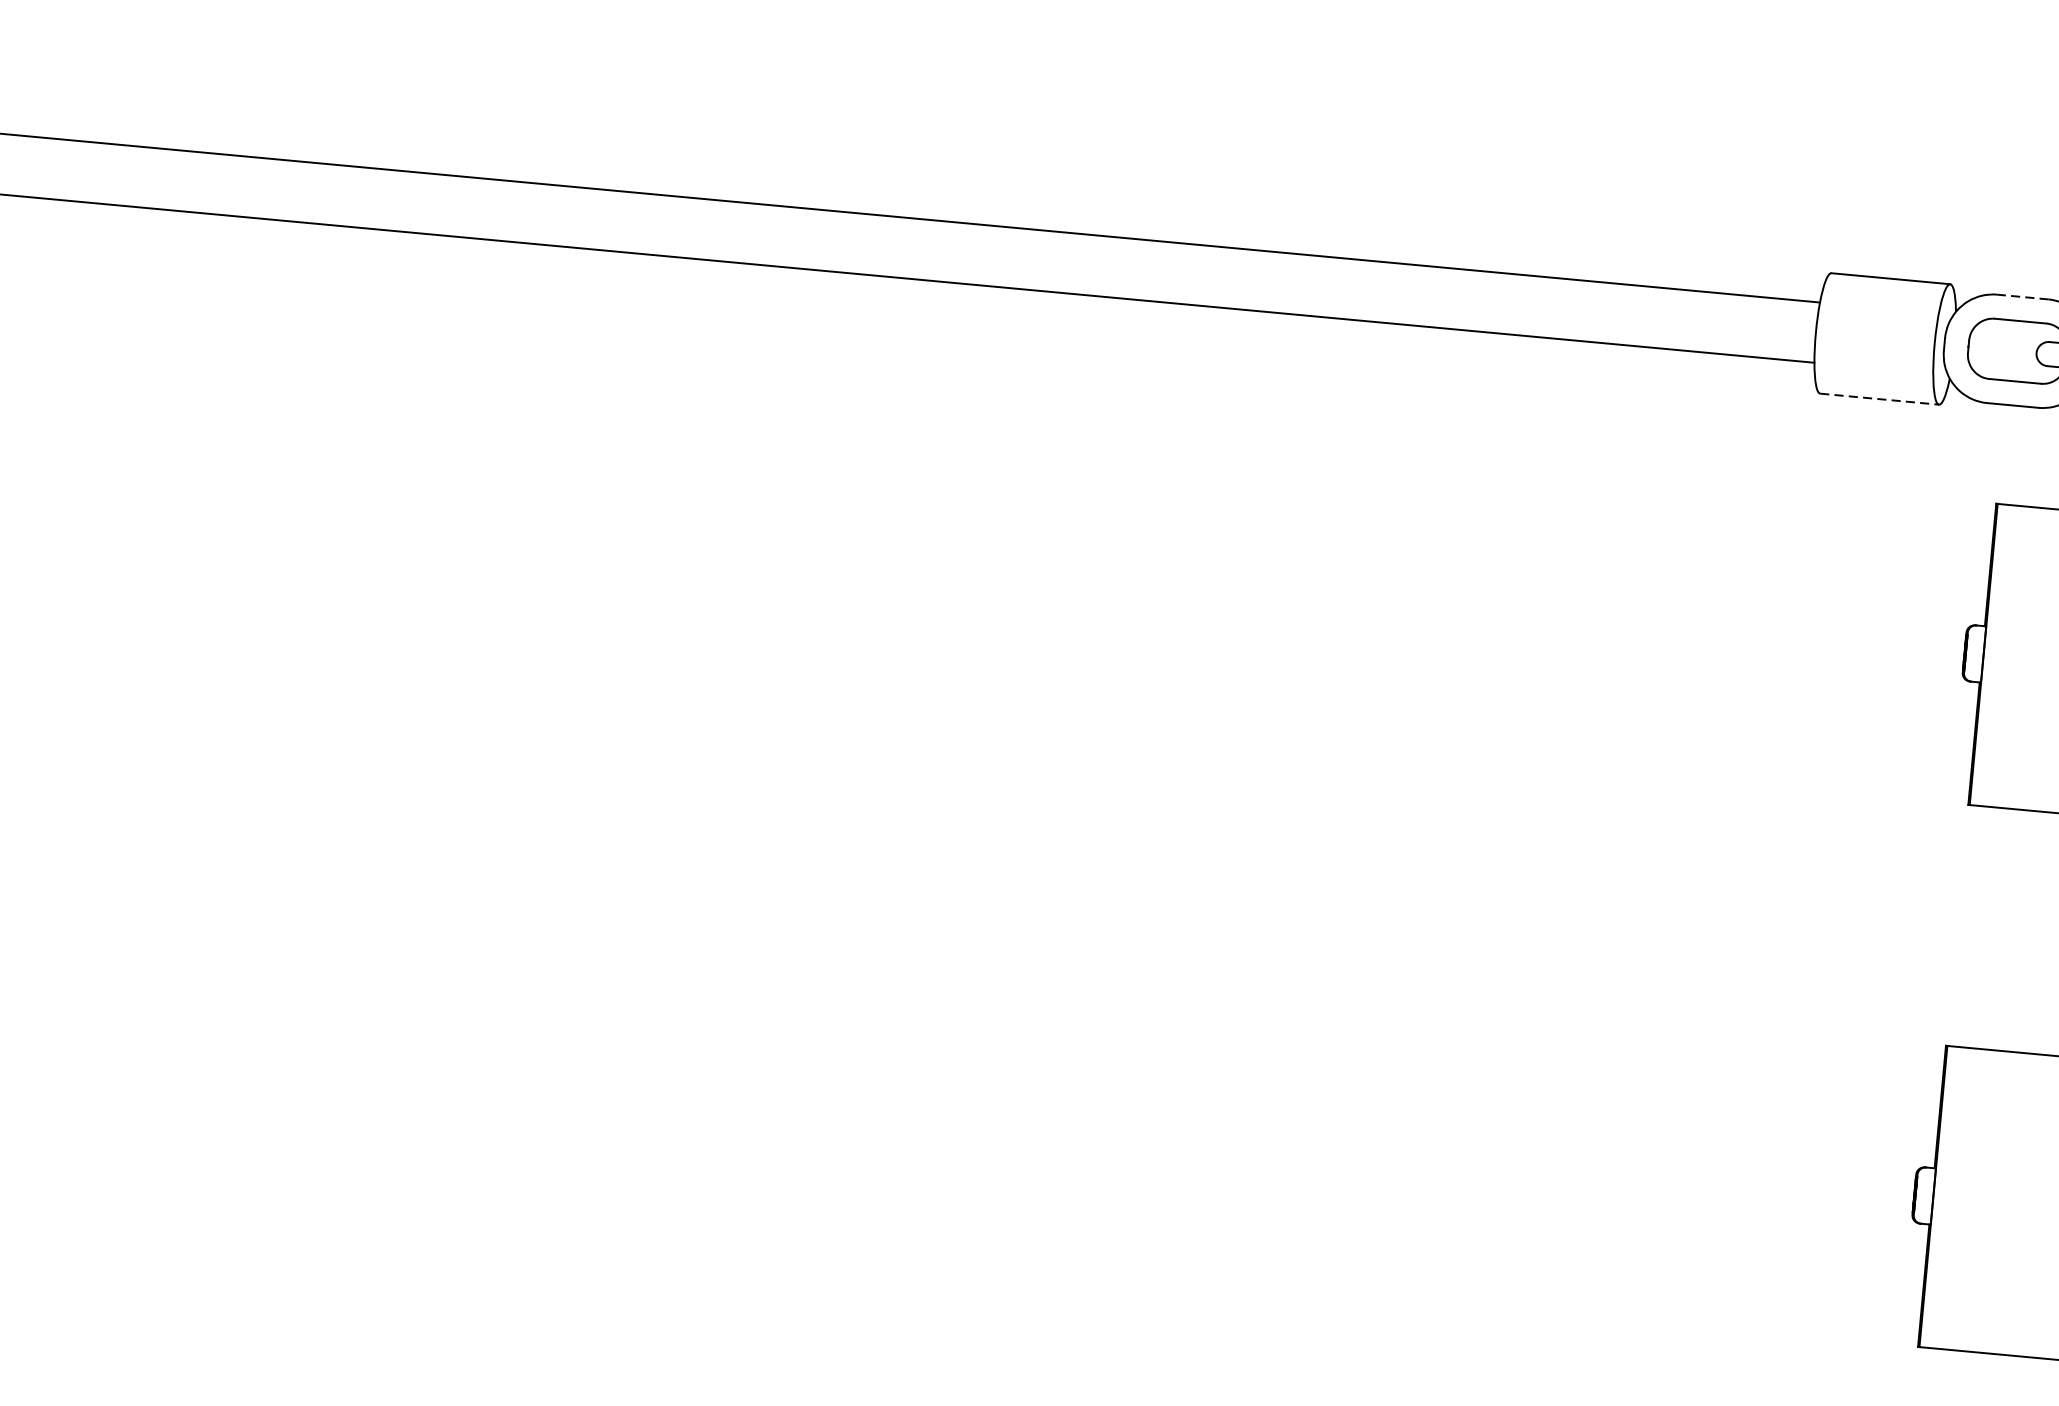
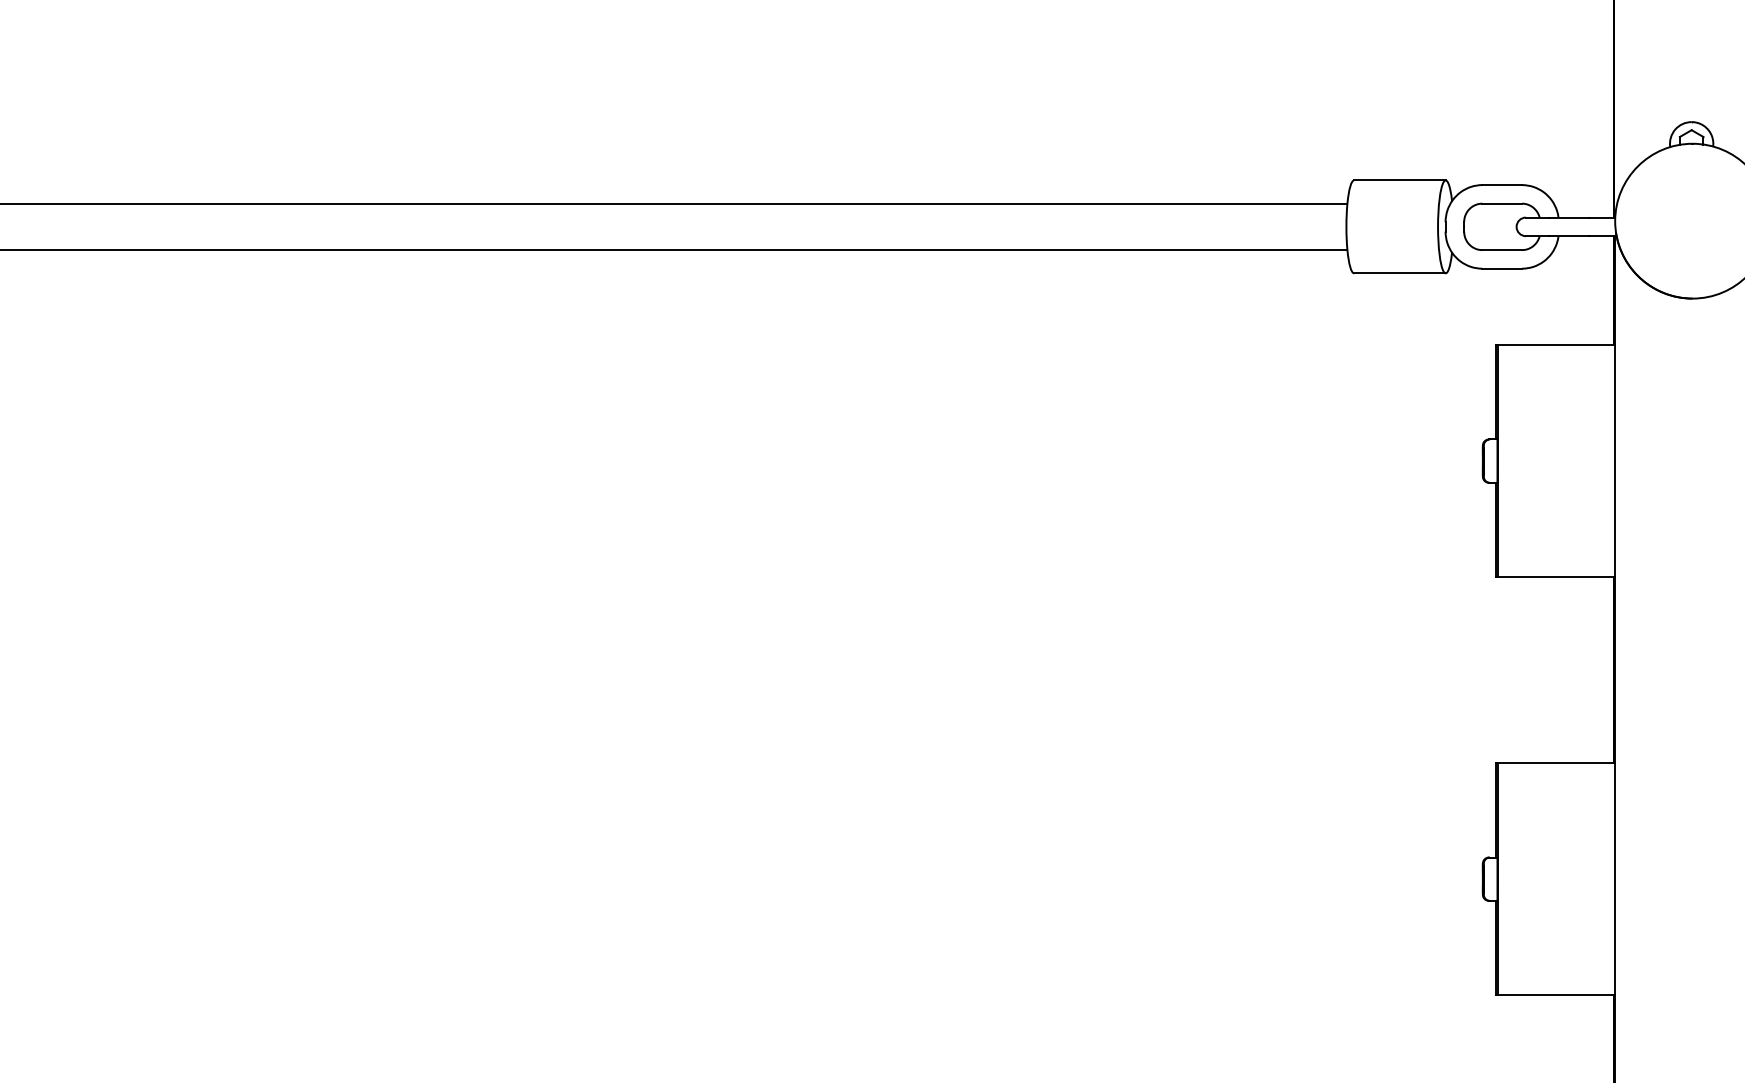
line: (2023, 297) -> (1502, 185), dashed -> solid
line: (1879, 399) -> (1399, 273), dashed -> solid

